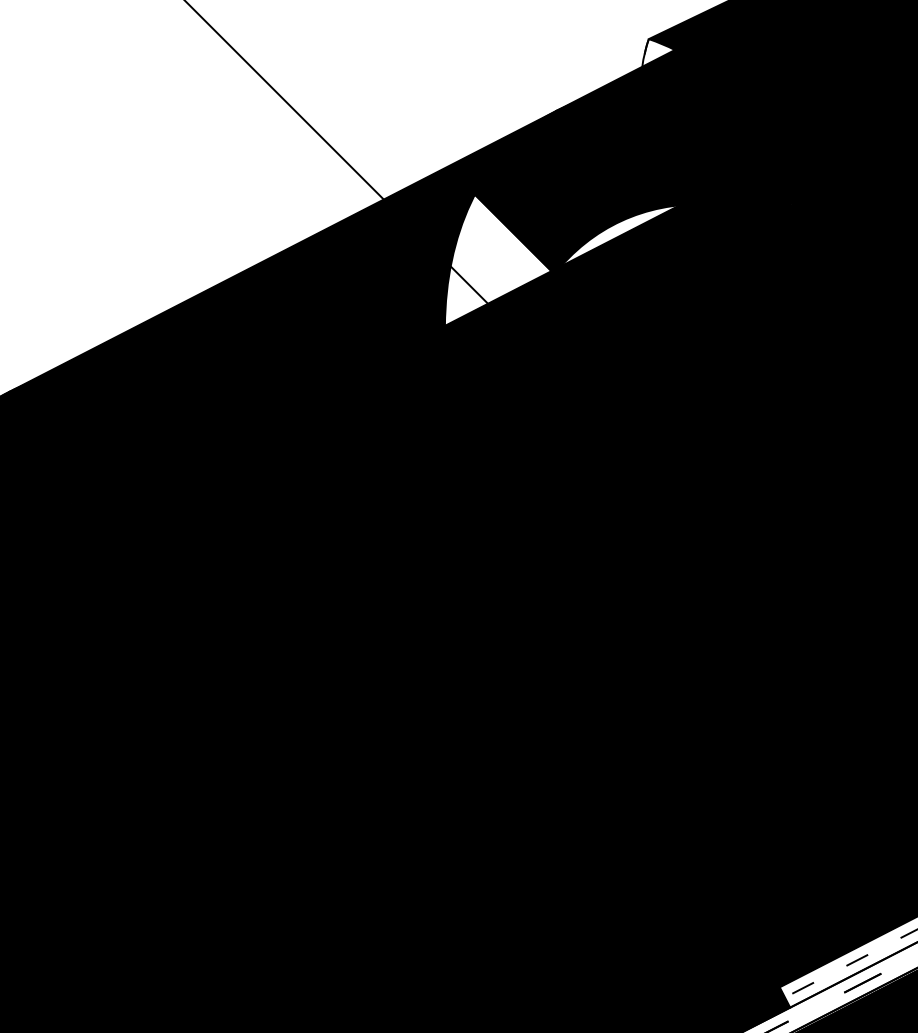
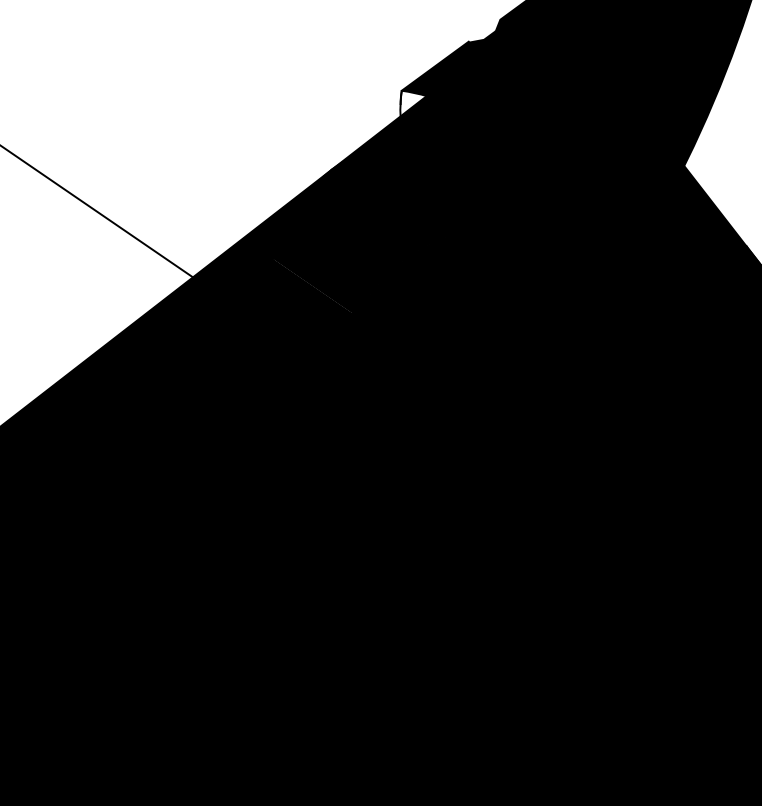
fill: (620, 235) -> (409, 269), added
fill: (497, 260) -> (304, 312), added

